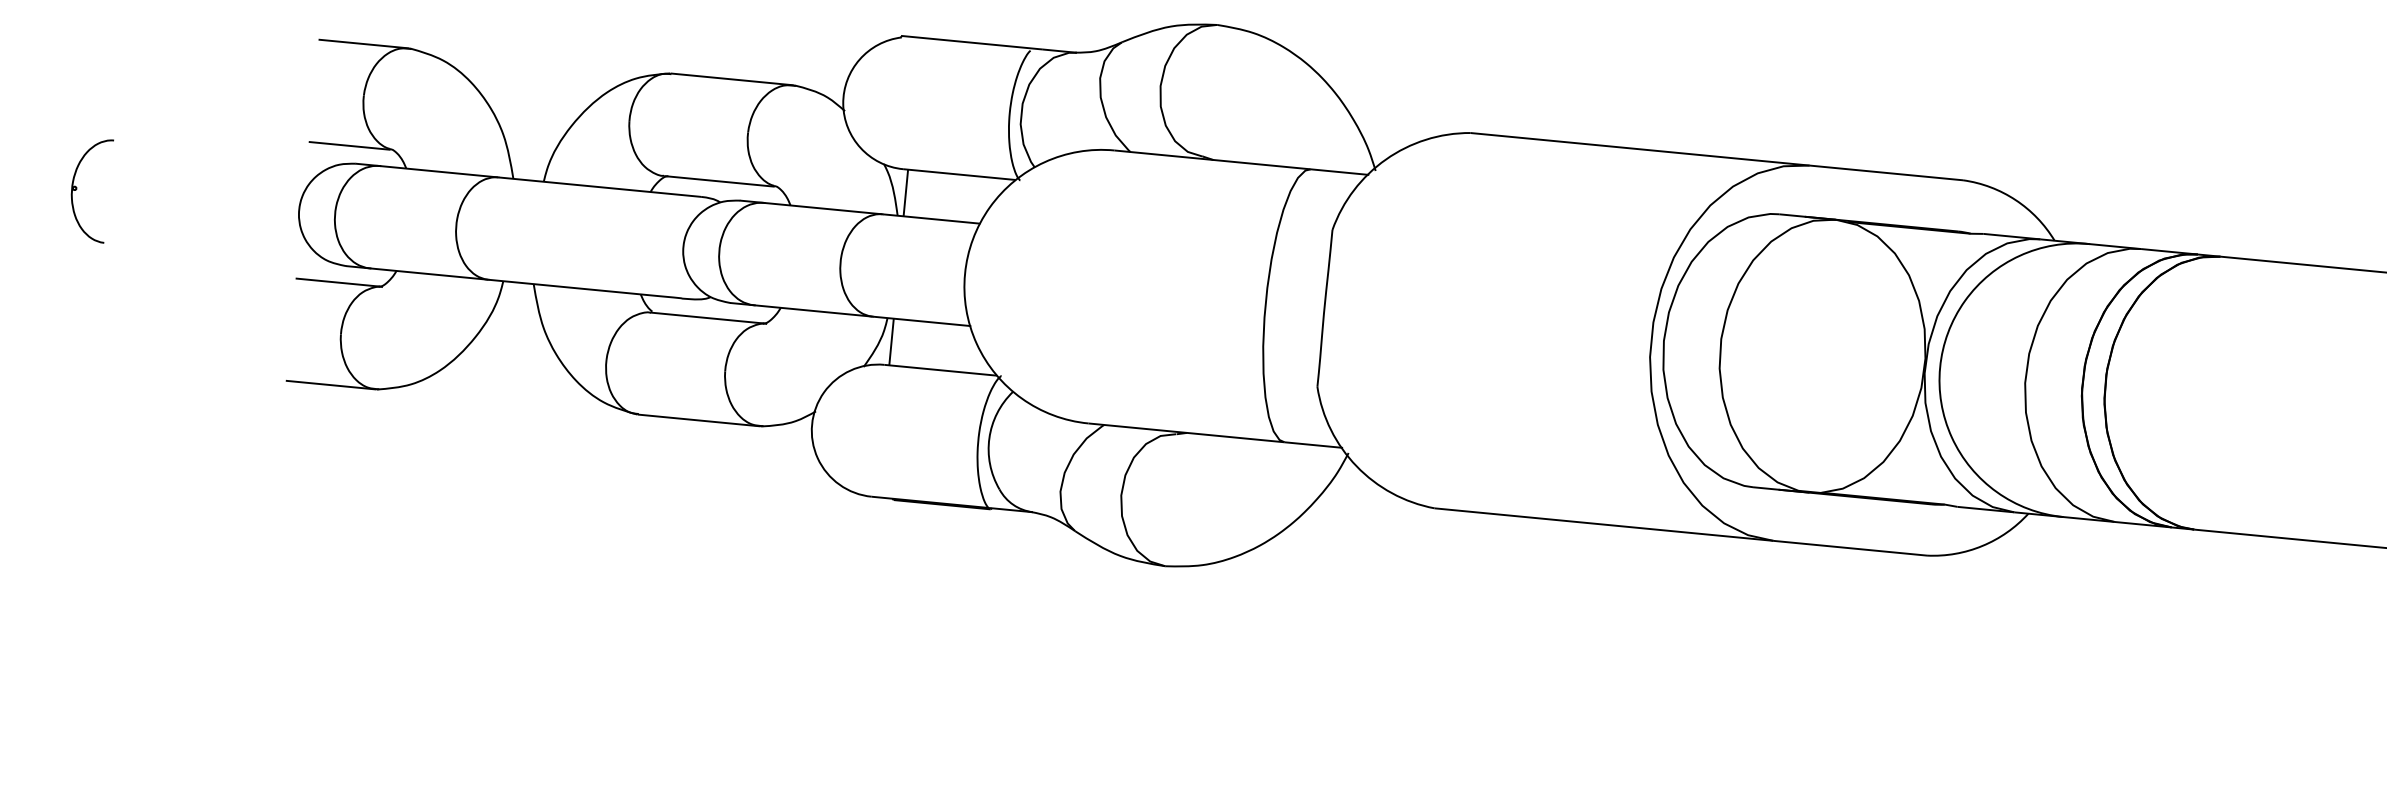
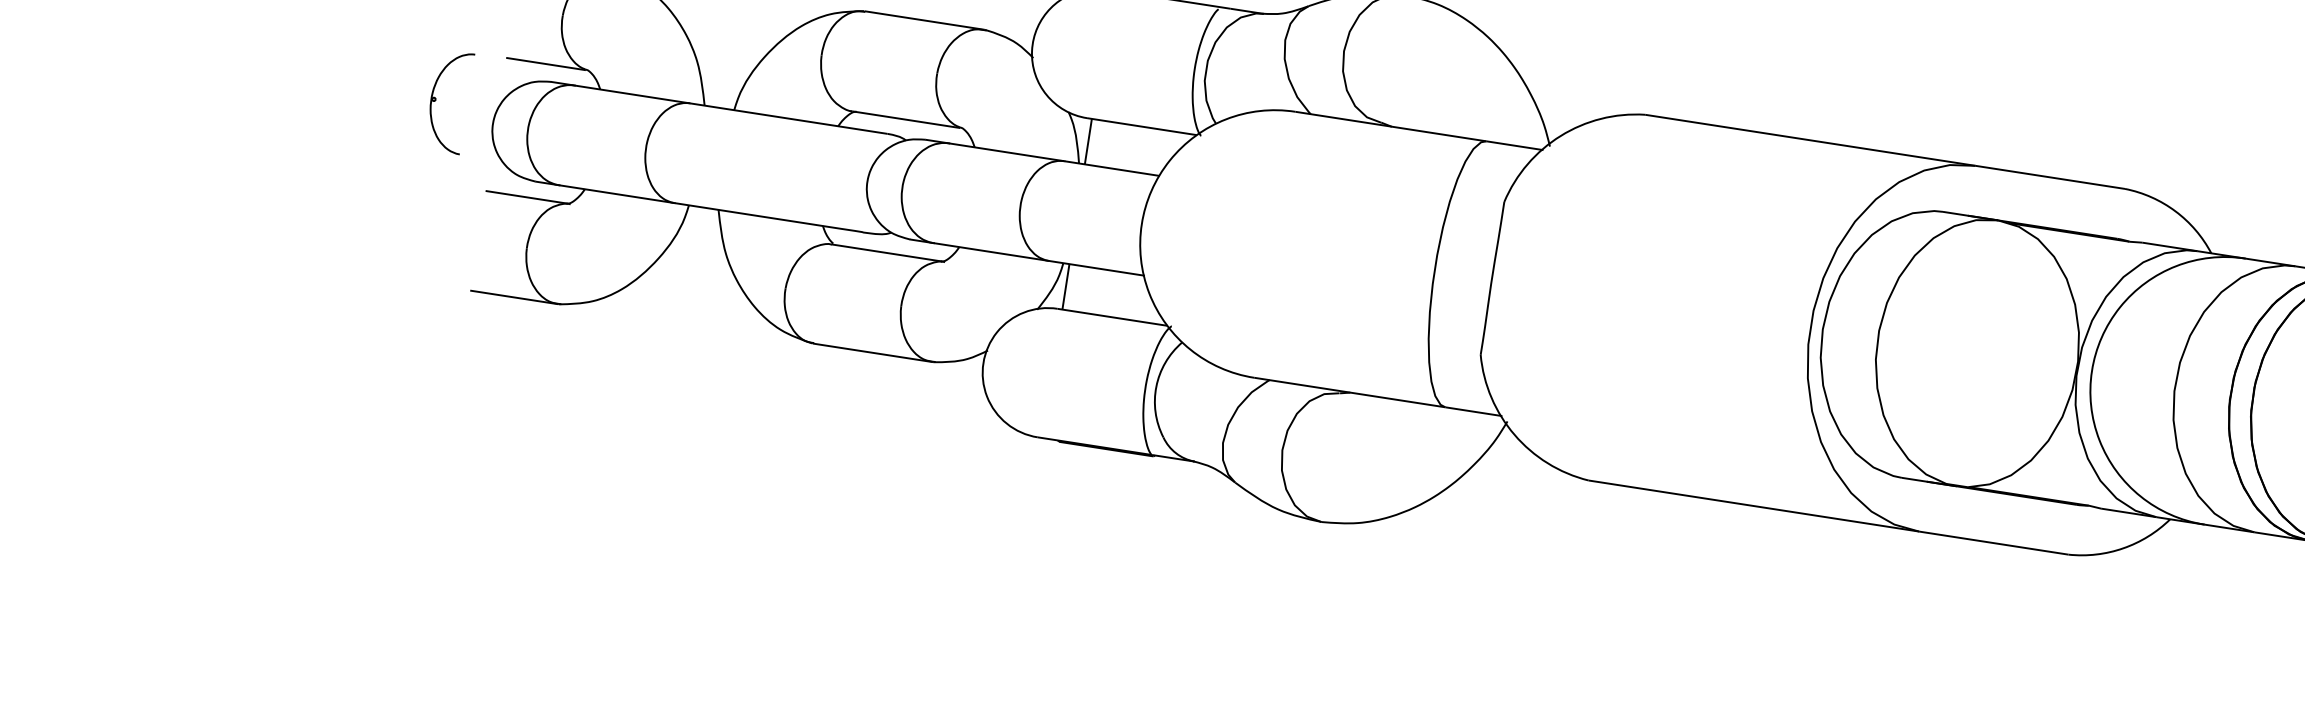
part: (77, 189) -> (436, 100), moved

